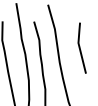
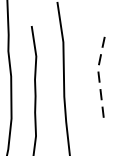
line: (79, 47) -> (98, 76), solid -> dashed

